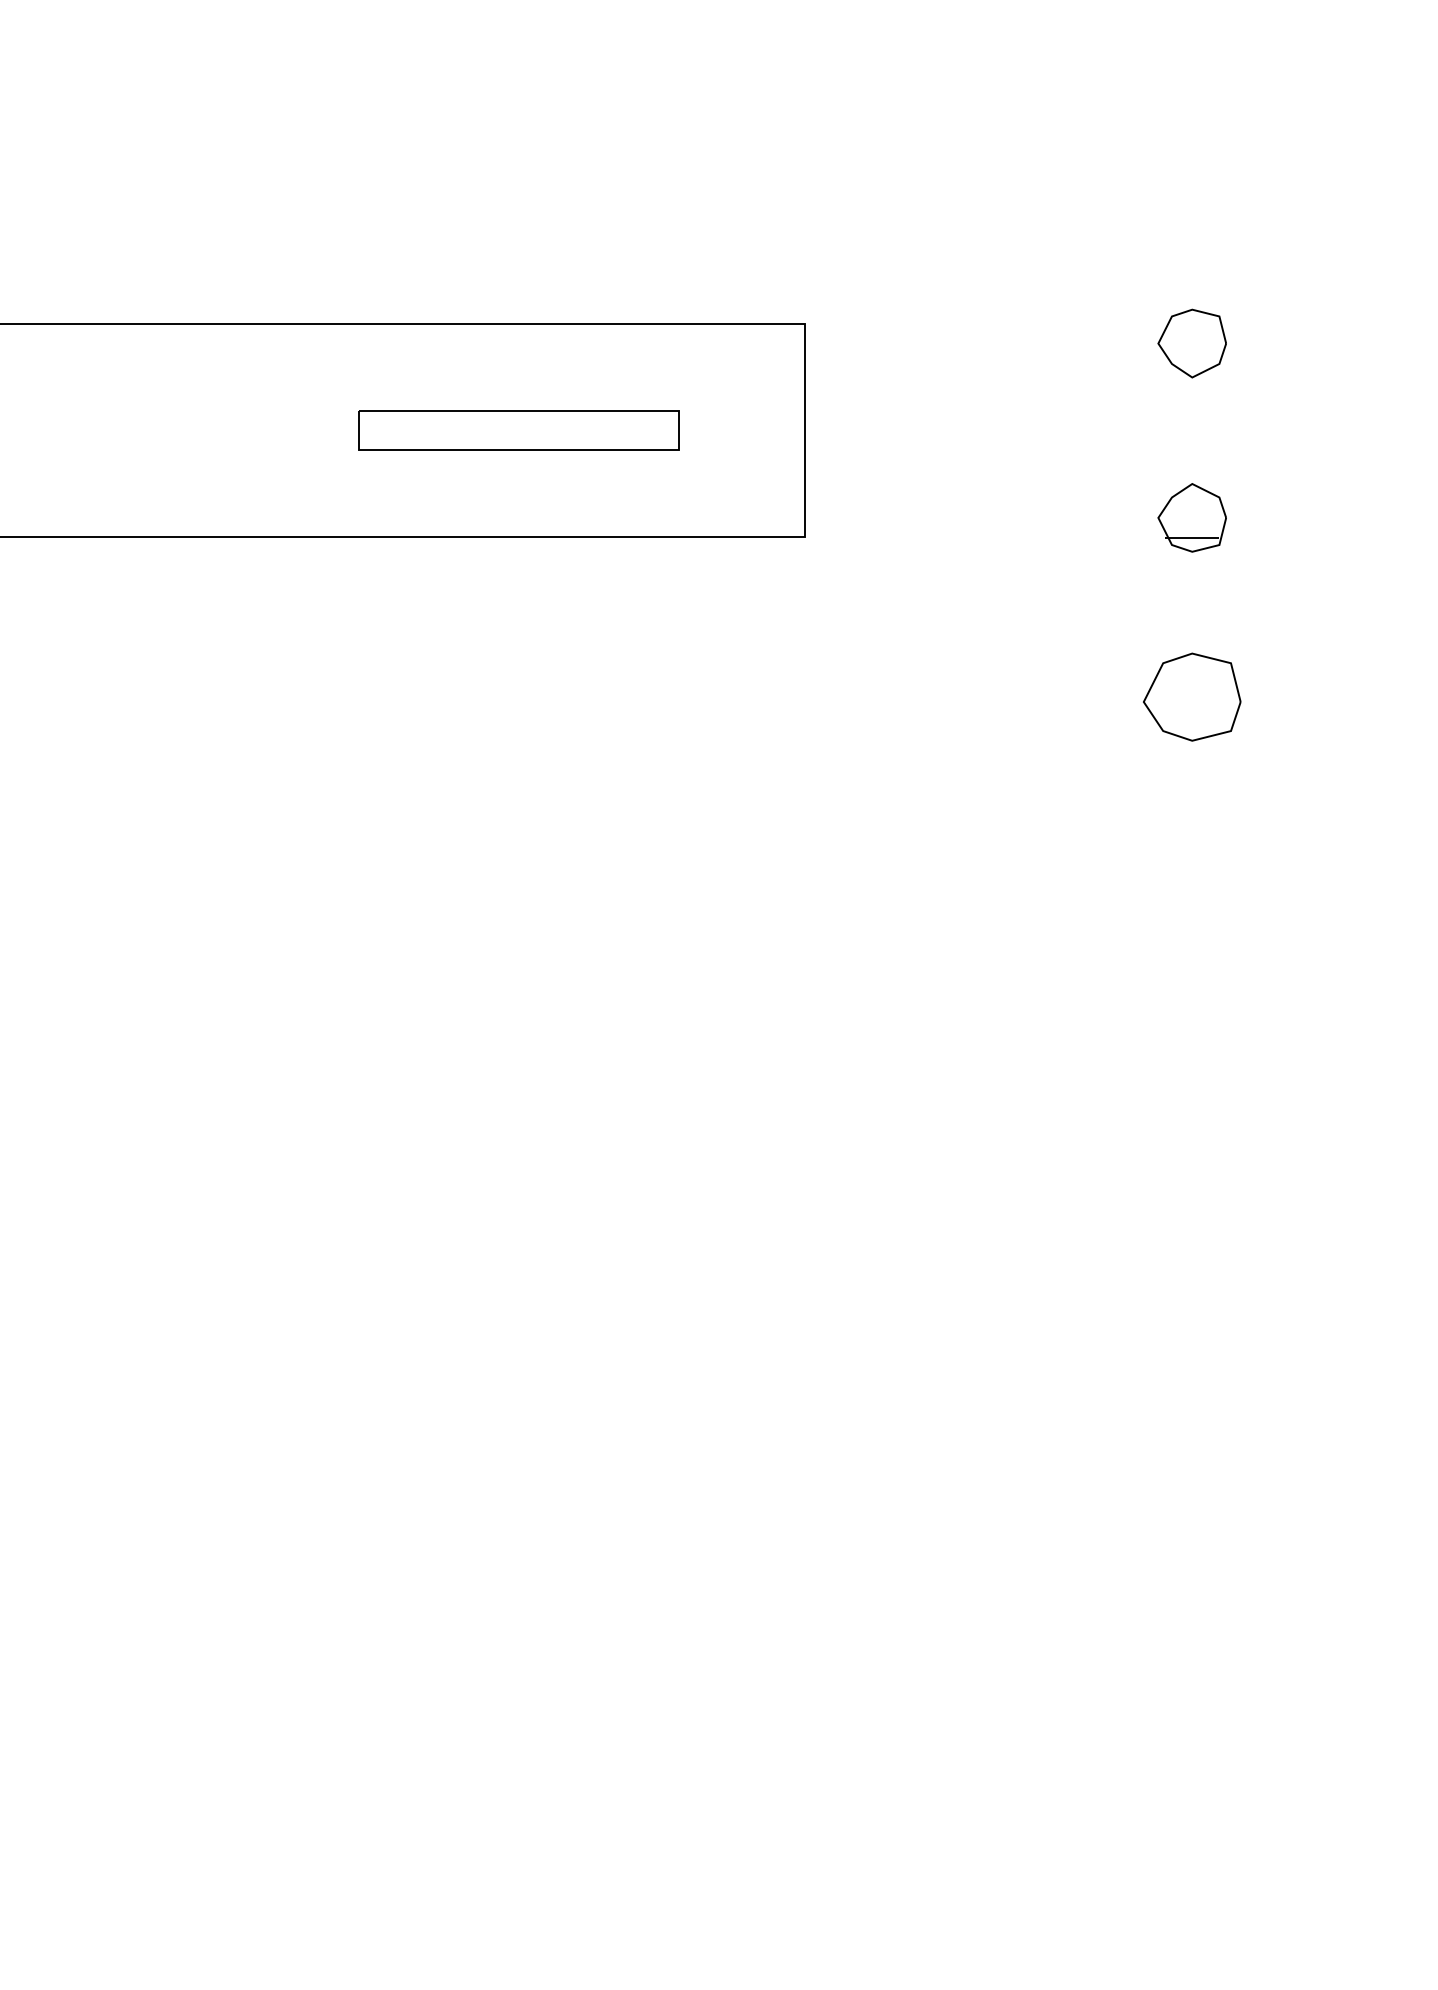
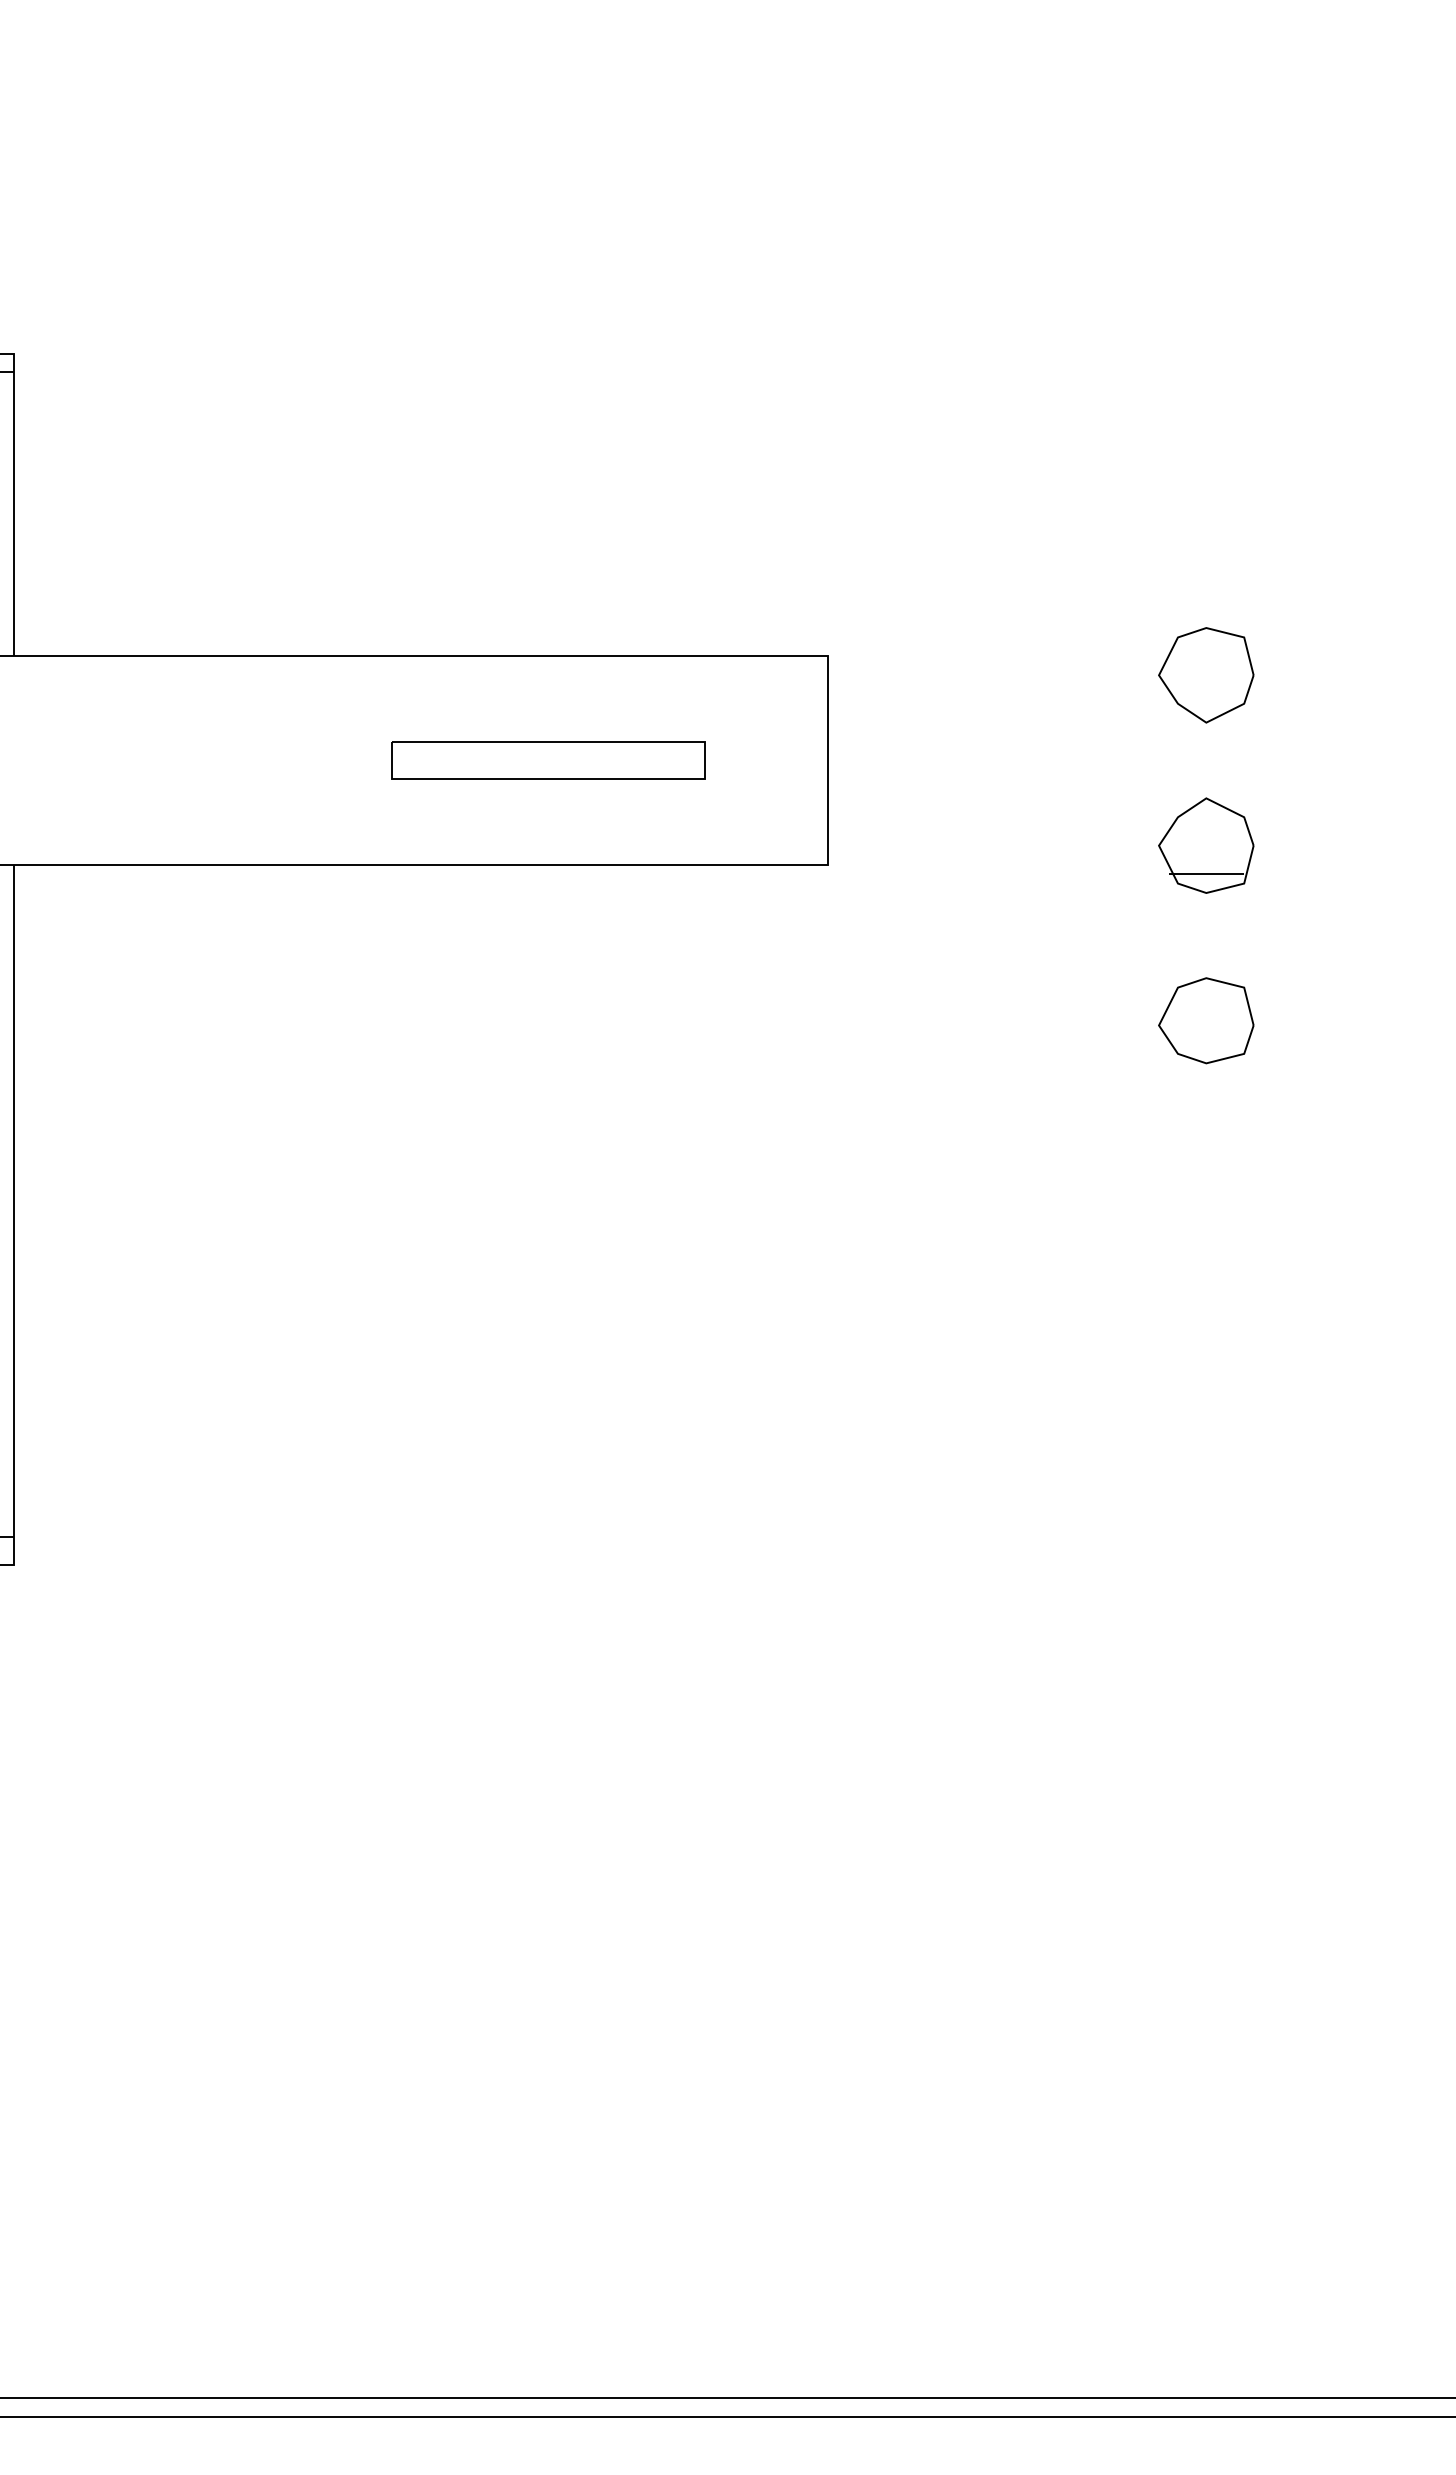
part: (1192, 343) -> (1206, 675), size x1.43
part: (1192, 517) -> (1206, 845), size x1.43

